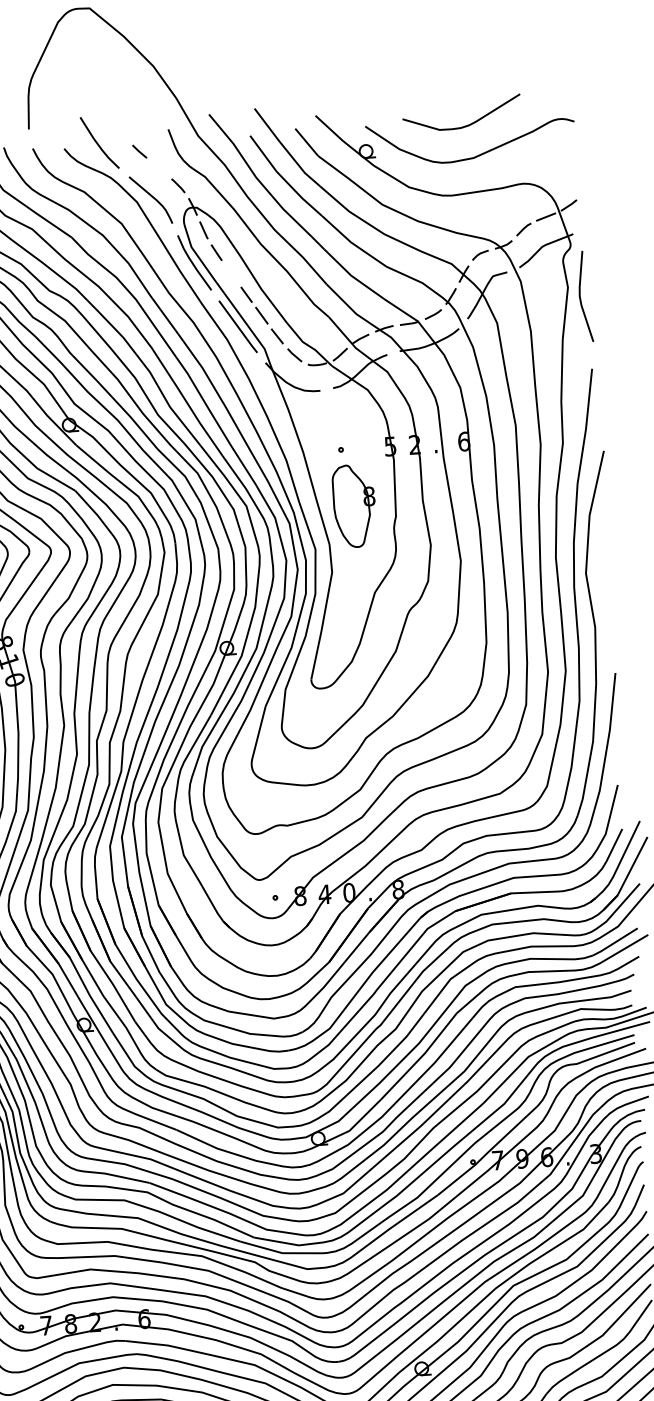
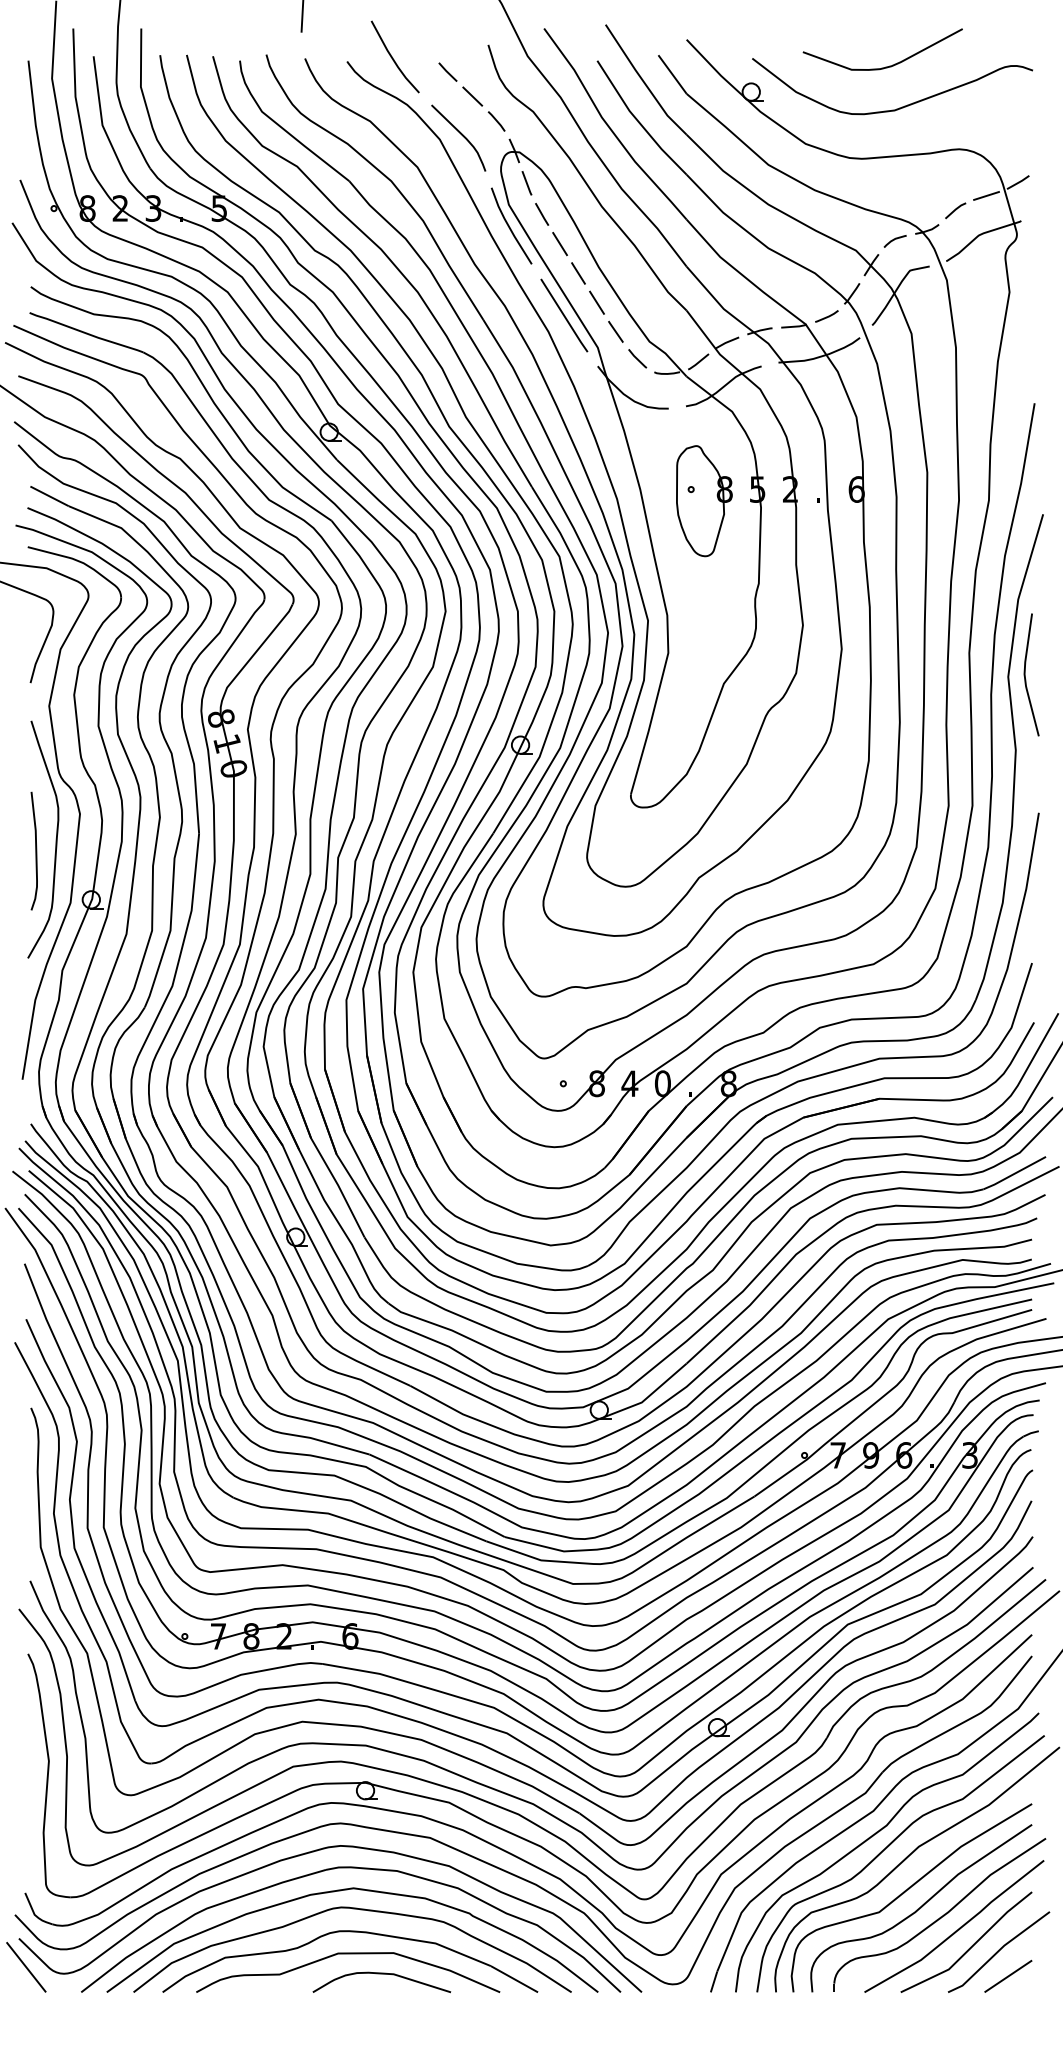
line: (159, 168) -> (472, 96), added
line: (231, 274) -> (559, 244), added
curve: (580, 296) -> (1025, 674), moved
part: (354, 506) -> (704, 501), moved

